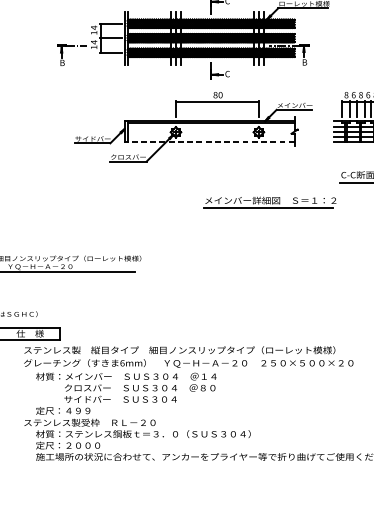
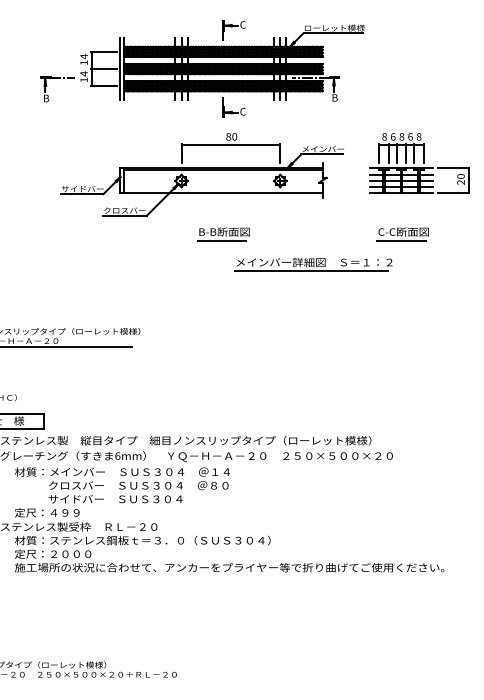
line: (211, 141) -> (223, 192), dashed -> solid
part: (211, 177) -> (223, 234), added
part: (269, 202) -> (313, 264), moved

